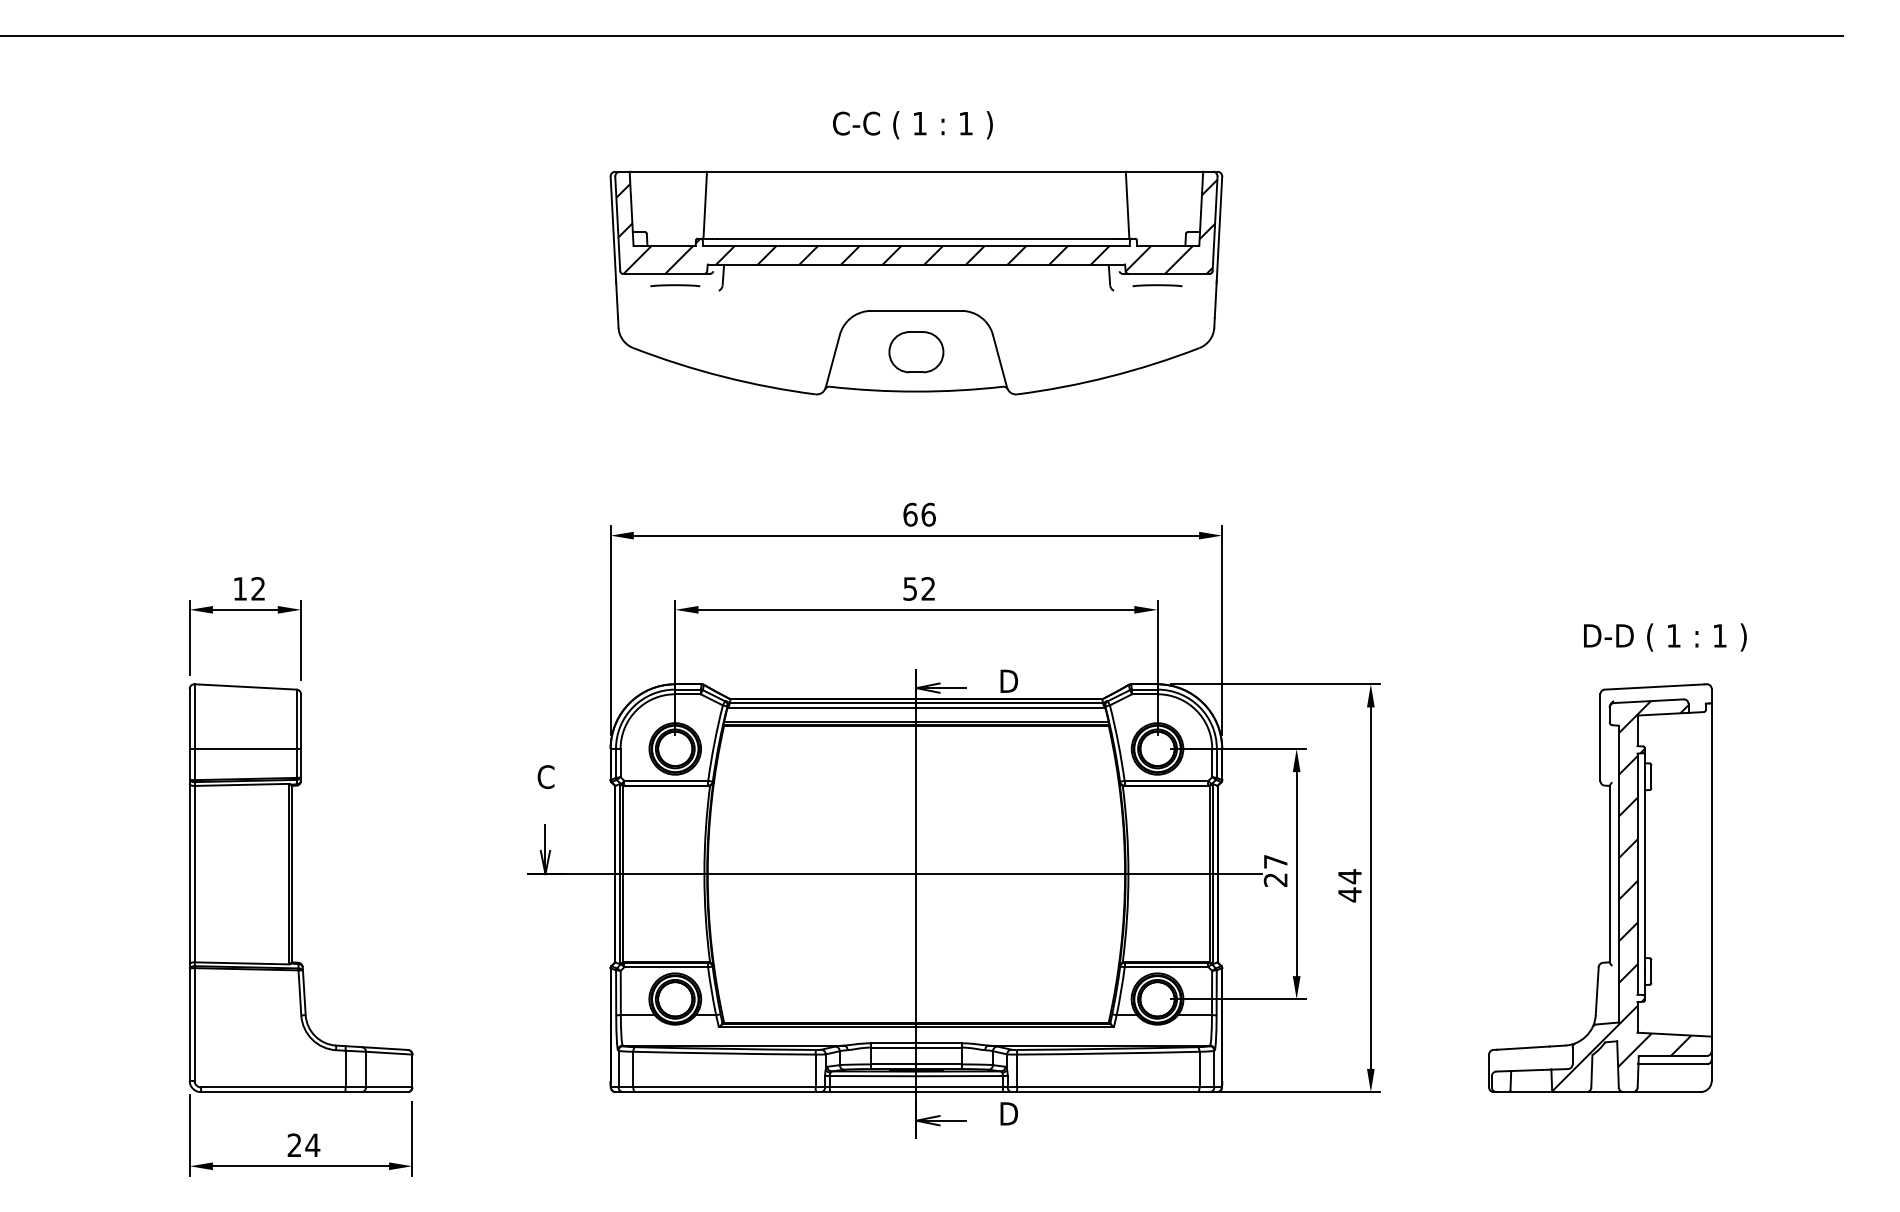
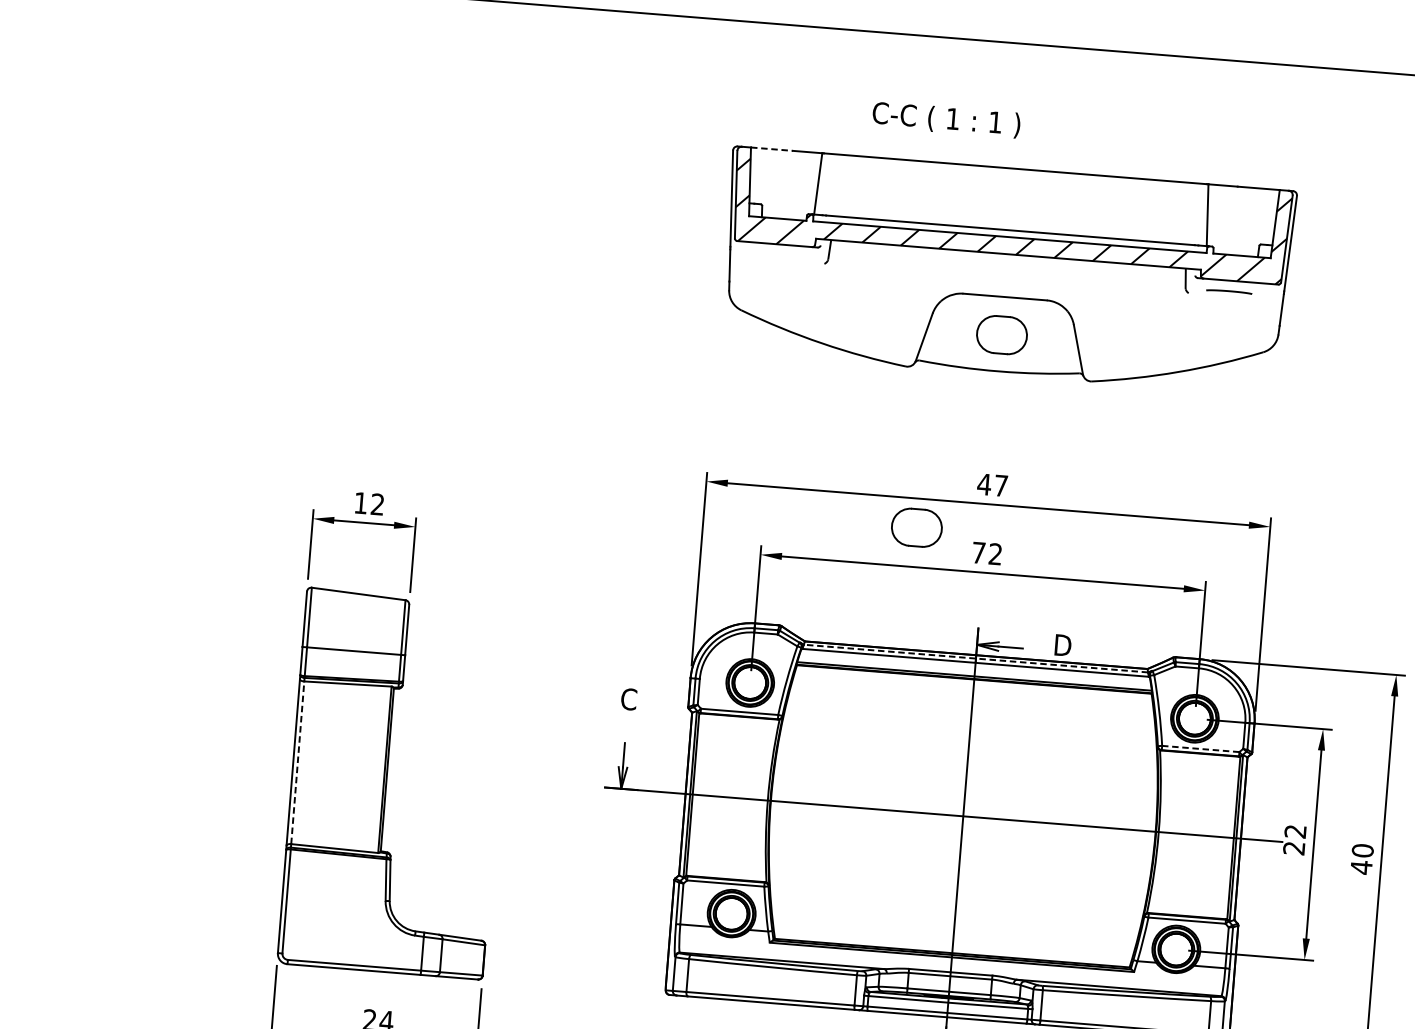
text: (912, 125) -> (946, 120), moved
line: (652, 171) -> (772, 148), solid -> dashed
line: (675, 285) -> (784, 255), removed
text: (918, 514) -> (991, 484), 66 -> 47
part: (841, 567) -> (916, 528), added
text: (909, 588) -> (978, 552), 52 -> 72
line: (916, 703) -> (976, 659), solid -> dashed
line: (1166, 780) -> (1200, 748), solid -> dashed
text: (1275, 861) -> (1295, 831), 27 -> 22
line: (194, 873) -> (297, 762), solid -> dashed
text: (1349, 876) -> (1362, 850), 44 -> 40

